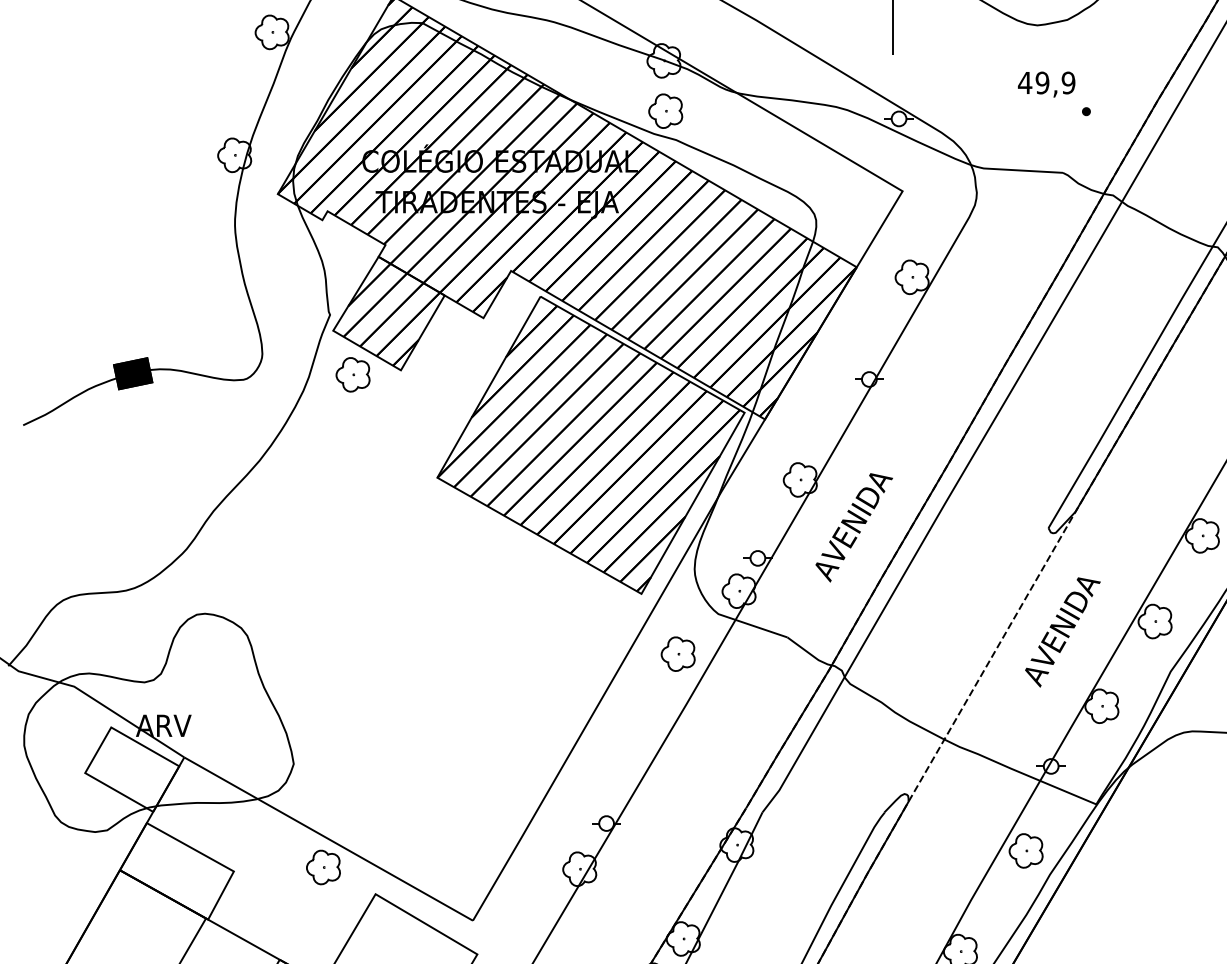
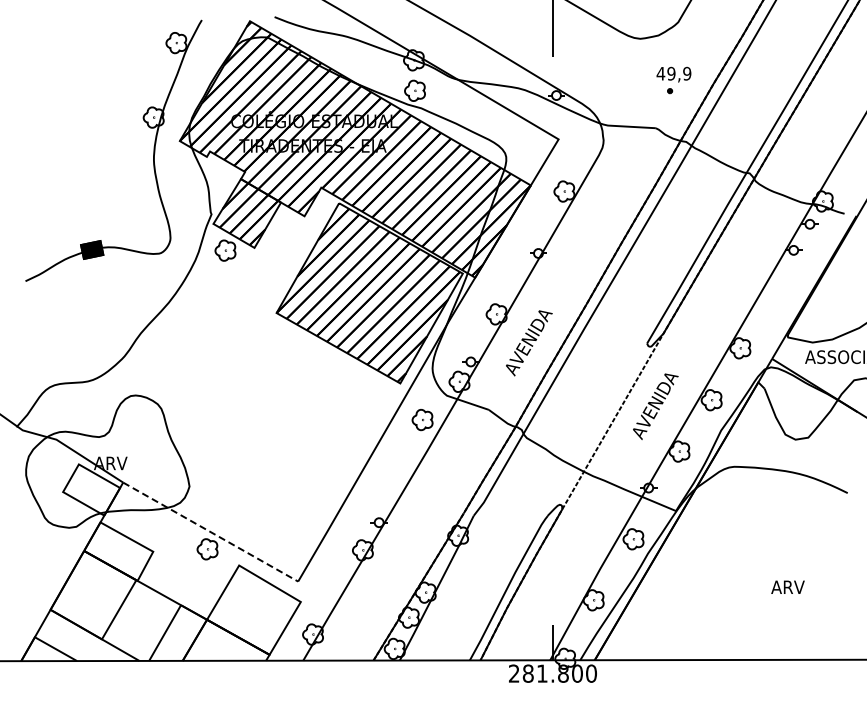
text: (1045, 84) -> (673, 74), moved
line: (328, 839) -> (210, 532), solid -> dashed

